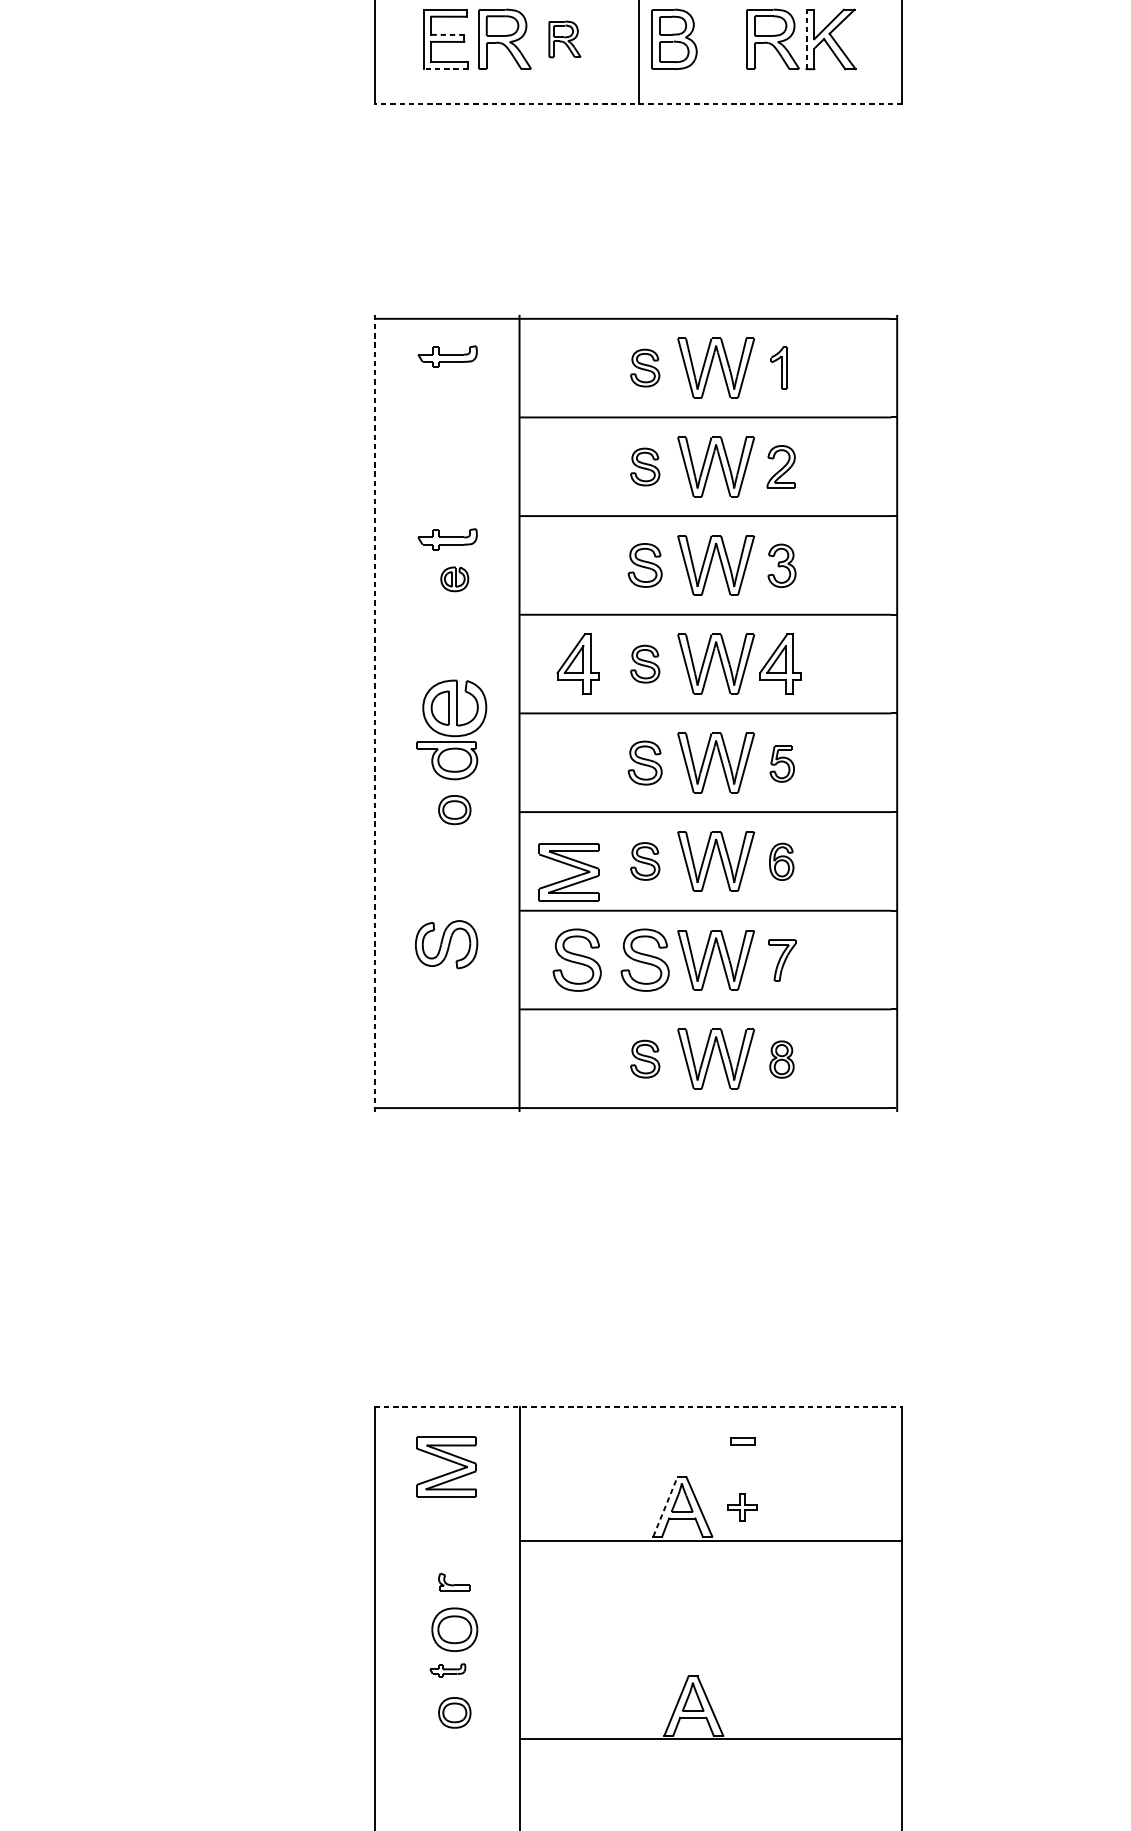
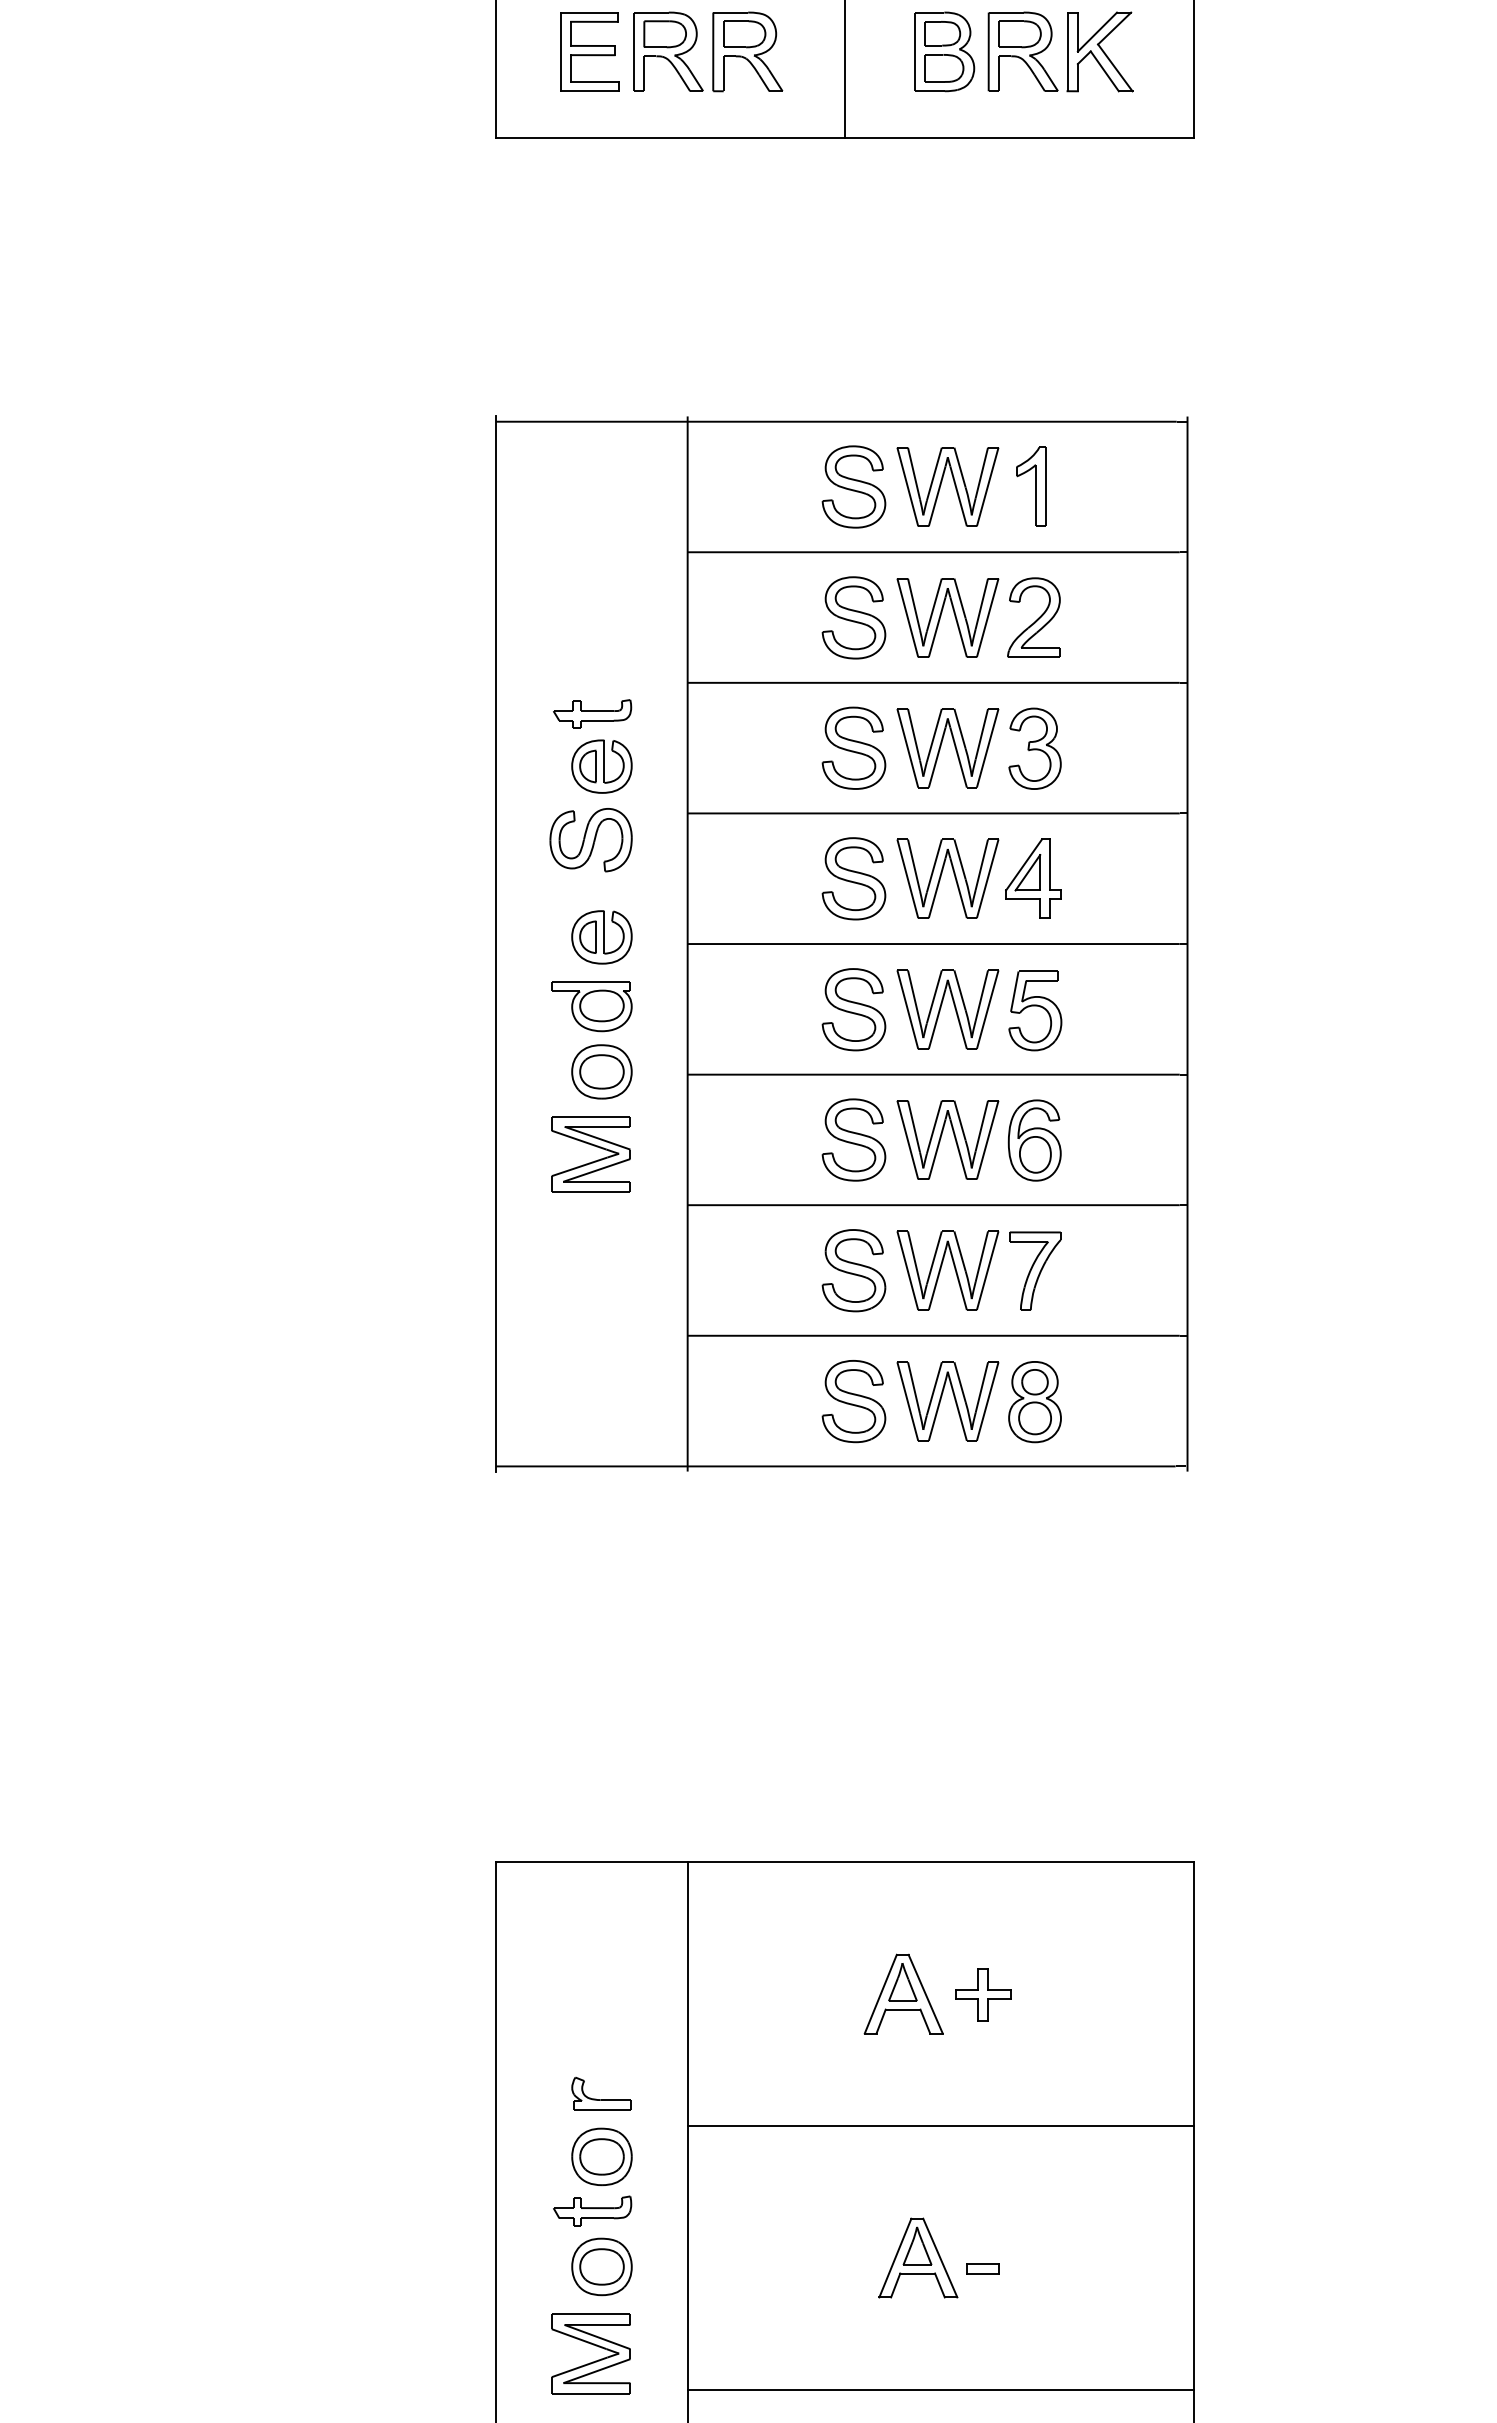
line: (447, 34) -> (592, 45), dashed -> solid
part: (564, 39) -> (747, 51), size x1.67
part: (674, 39) -> (944, 51), moved
line: (806, 39) -> (1067, 51), dashed -> solid
line: (445, 69) -> (589, 91), dashed -> solid
line: (638, 104) -> (844, 137), dashed -> solid
part: (447, 356) -> (592, 471), removed
part: (644, 367) -> (853, 486), size x1.67
part: (779, 367) -> (1031, 486), size x1.43
part: (644, 466) -> (853, 617), size x1.67
part: (780, 466) -> (1033, 617), size x1.43
part: (644, 564) -> (853, 747), size x1.43
part: (781, 565) -> (1034, 748), size x1.43
part: (454, 579) -> (601, 766), size x1.67
part: (578, 663) -> (765, 878), removed
part: (644, 663) -> (853, 878), size x1.67
part: (454, 708) -> (601, 937), size x0.71
line: (375, 713) -> (496, 944), dashed -> solid
part: (644, 762) -> (853, 1009), size x1.43
part: (782, 763) -> (1035, 1010), size x1.67
part: (454, 809) -> (601, 1071), size x1.43
part: (644, 861) -> (853, 1139), size x1.67
part: (781, 861) -> (1034, 1140), size x1.67
part: (569, 877) -> (591, 1161), moved
part: (446, 944) -> (590, 840), moved
part: (576, 960) -> (763, 1270), removed
part: (782, 960) -> (1035, 1270), size x1.43
part: (644, 1059) -> (853, 1401), size x1.67
part: (781, 1059) -> (1034, 1402), size x1.67
line: (638, 1407) -> (845, 1862), dashed -> solid
part: (742, 1441) -> (982, 2268), moved
part: (447, 1473) -> (592, 2361), moved
line: (665, 1506) -> (881, 1993), dashed -> solid
part: (743, 1507) -> (983, 1994), size x1.43
line: (710, 1541) -> (940, 2125), moved
part: (454, 1581) -> (601, 2093), size x1.43
part: (447, 1670) -> (592, 2210), size x1.67
part: (454, 1712) -> (601, 2266), size x1.43
line: (710, 1738) -> (940, 2389), moved

